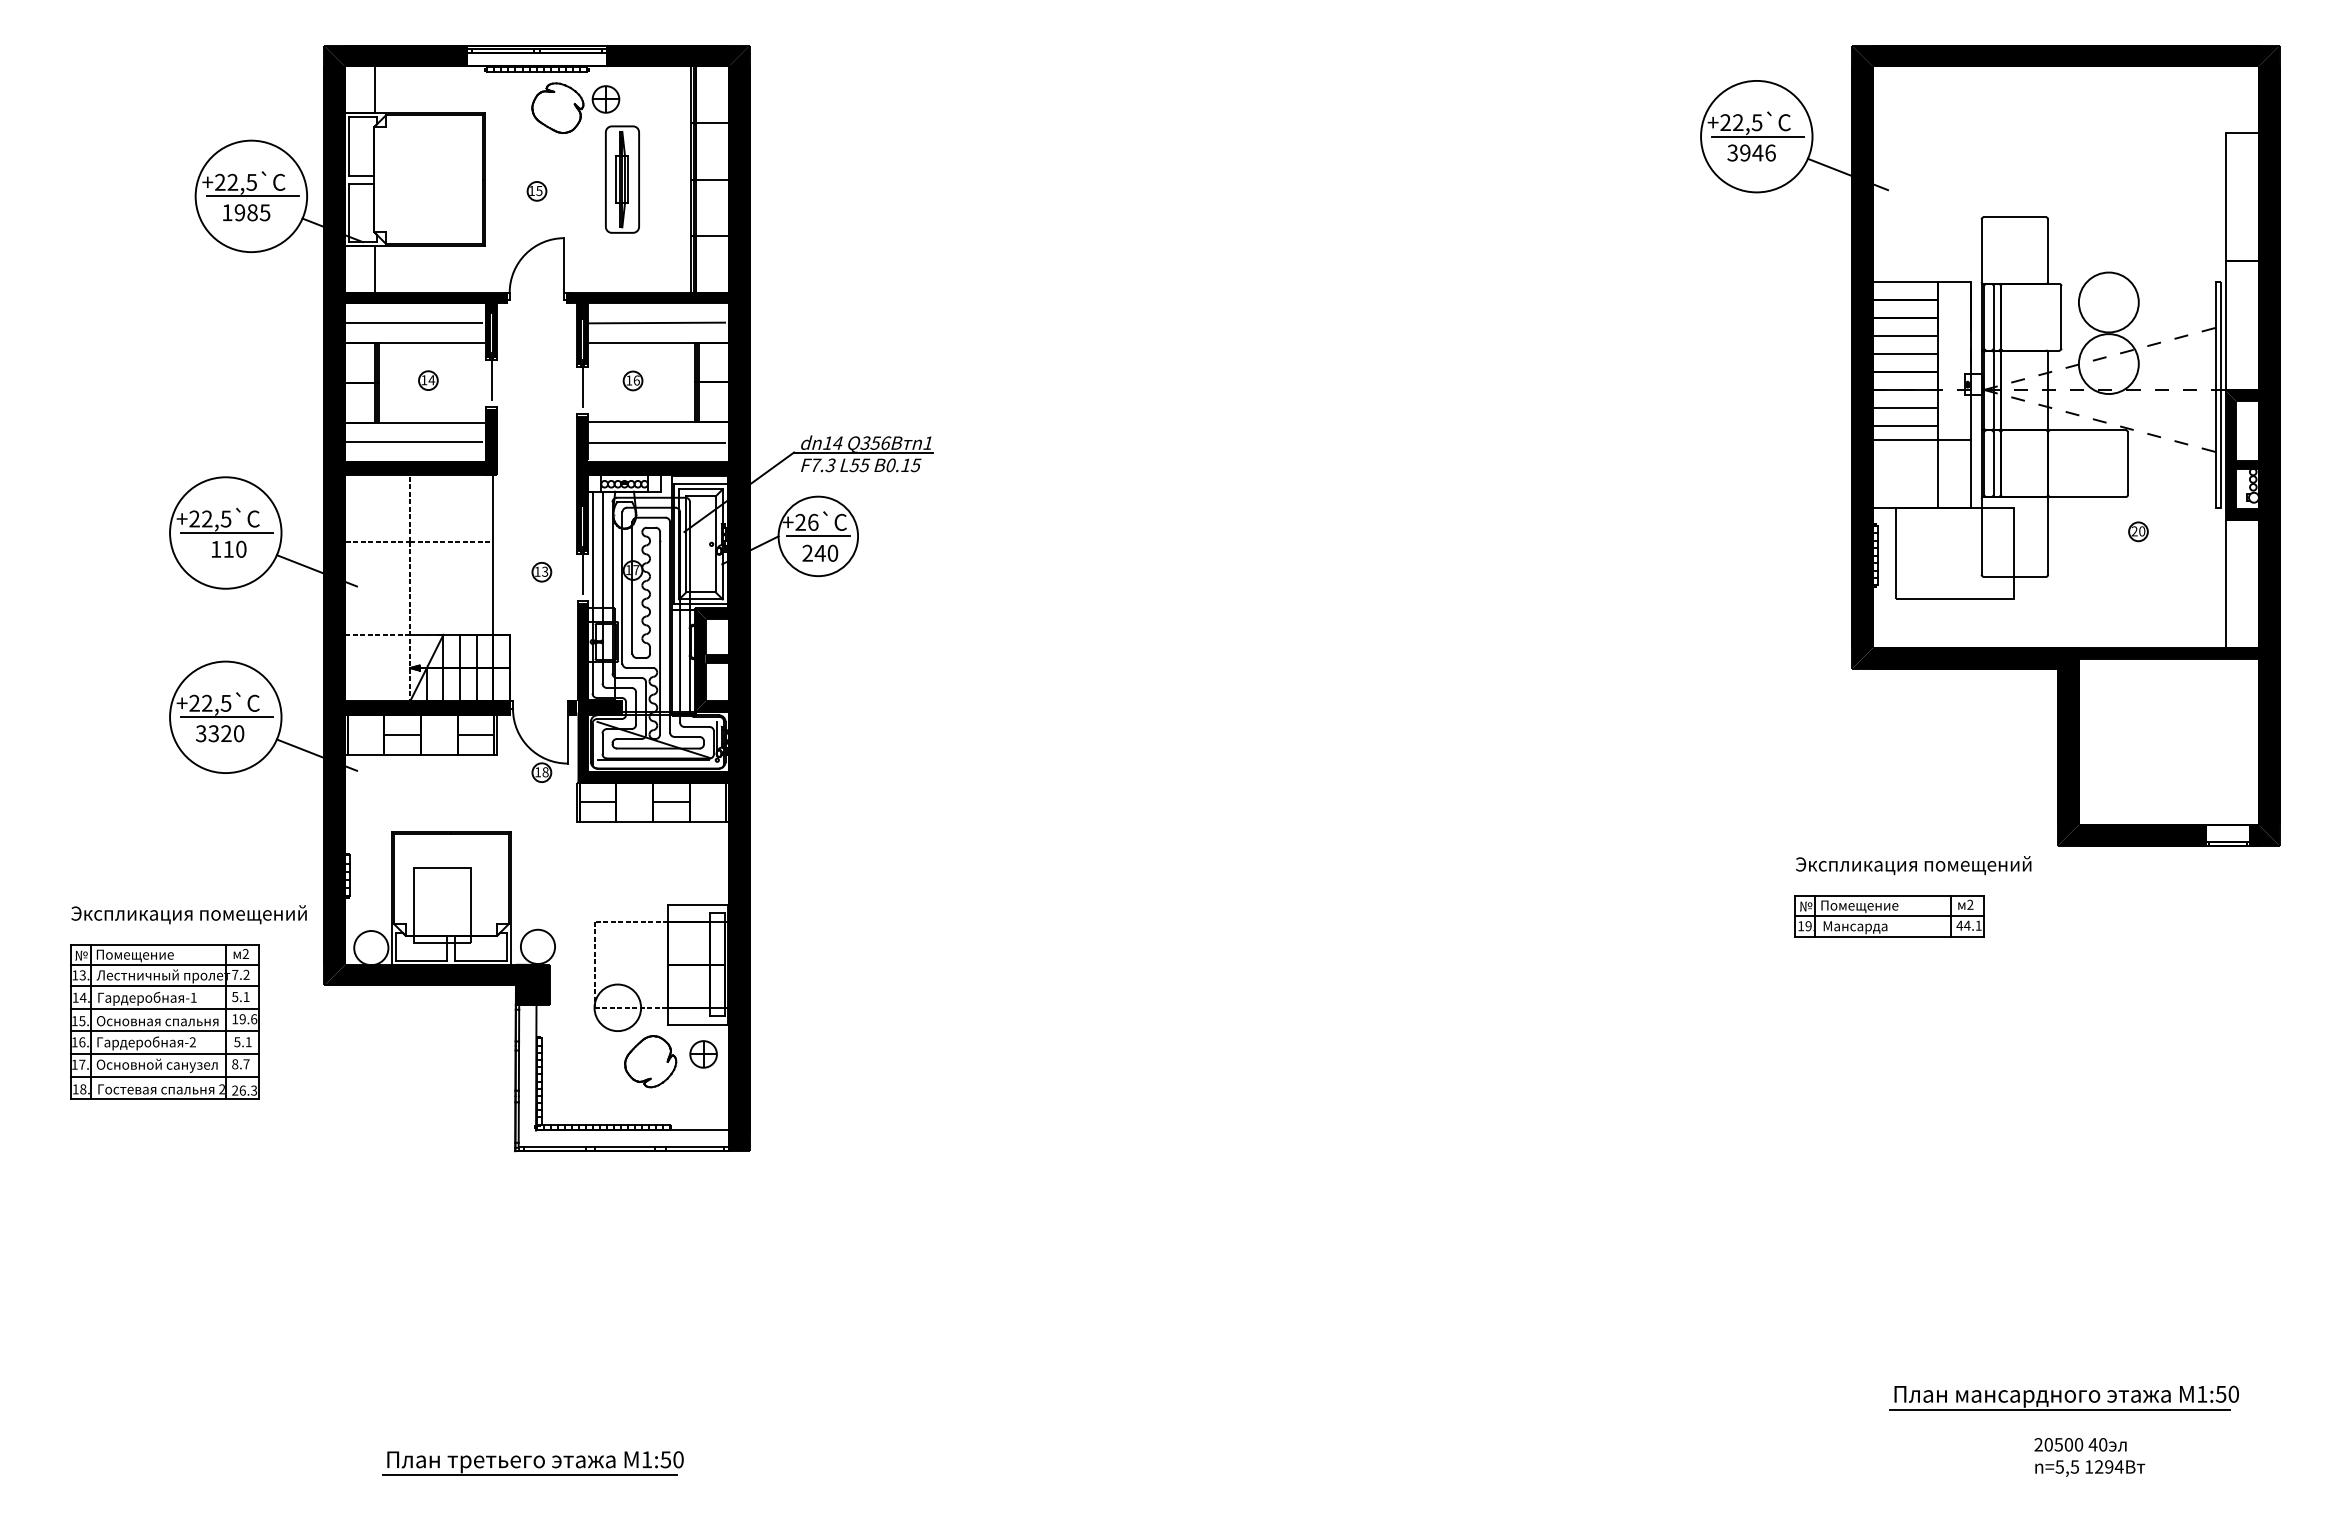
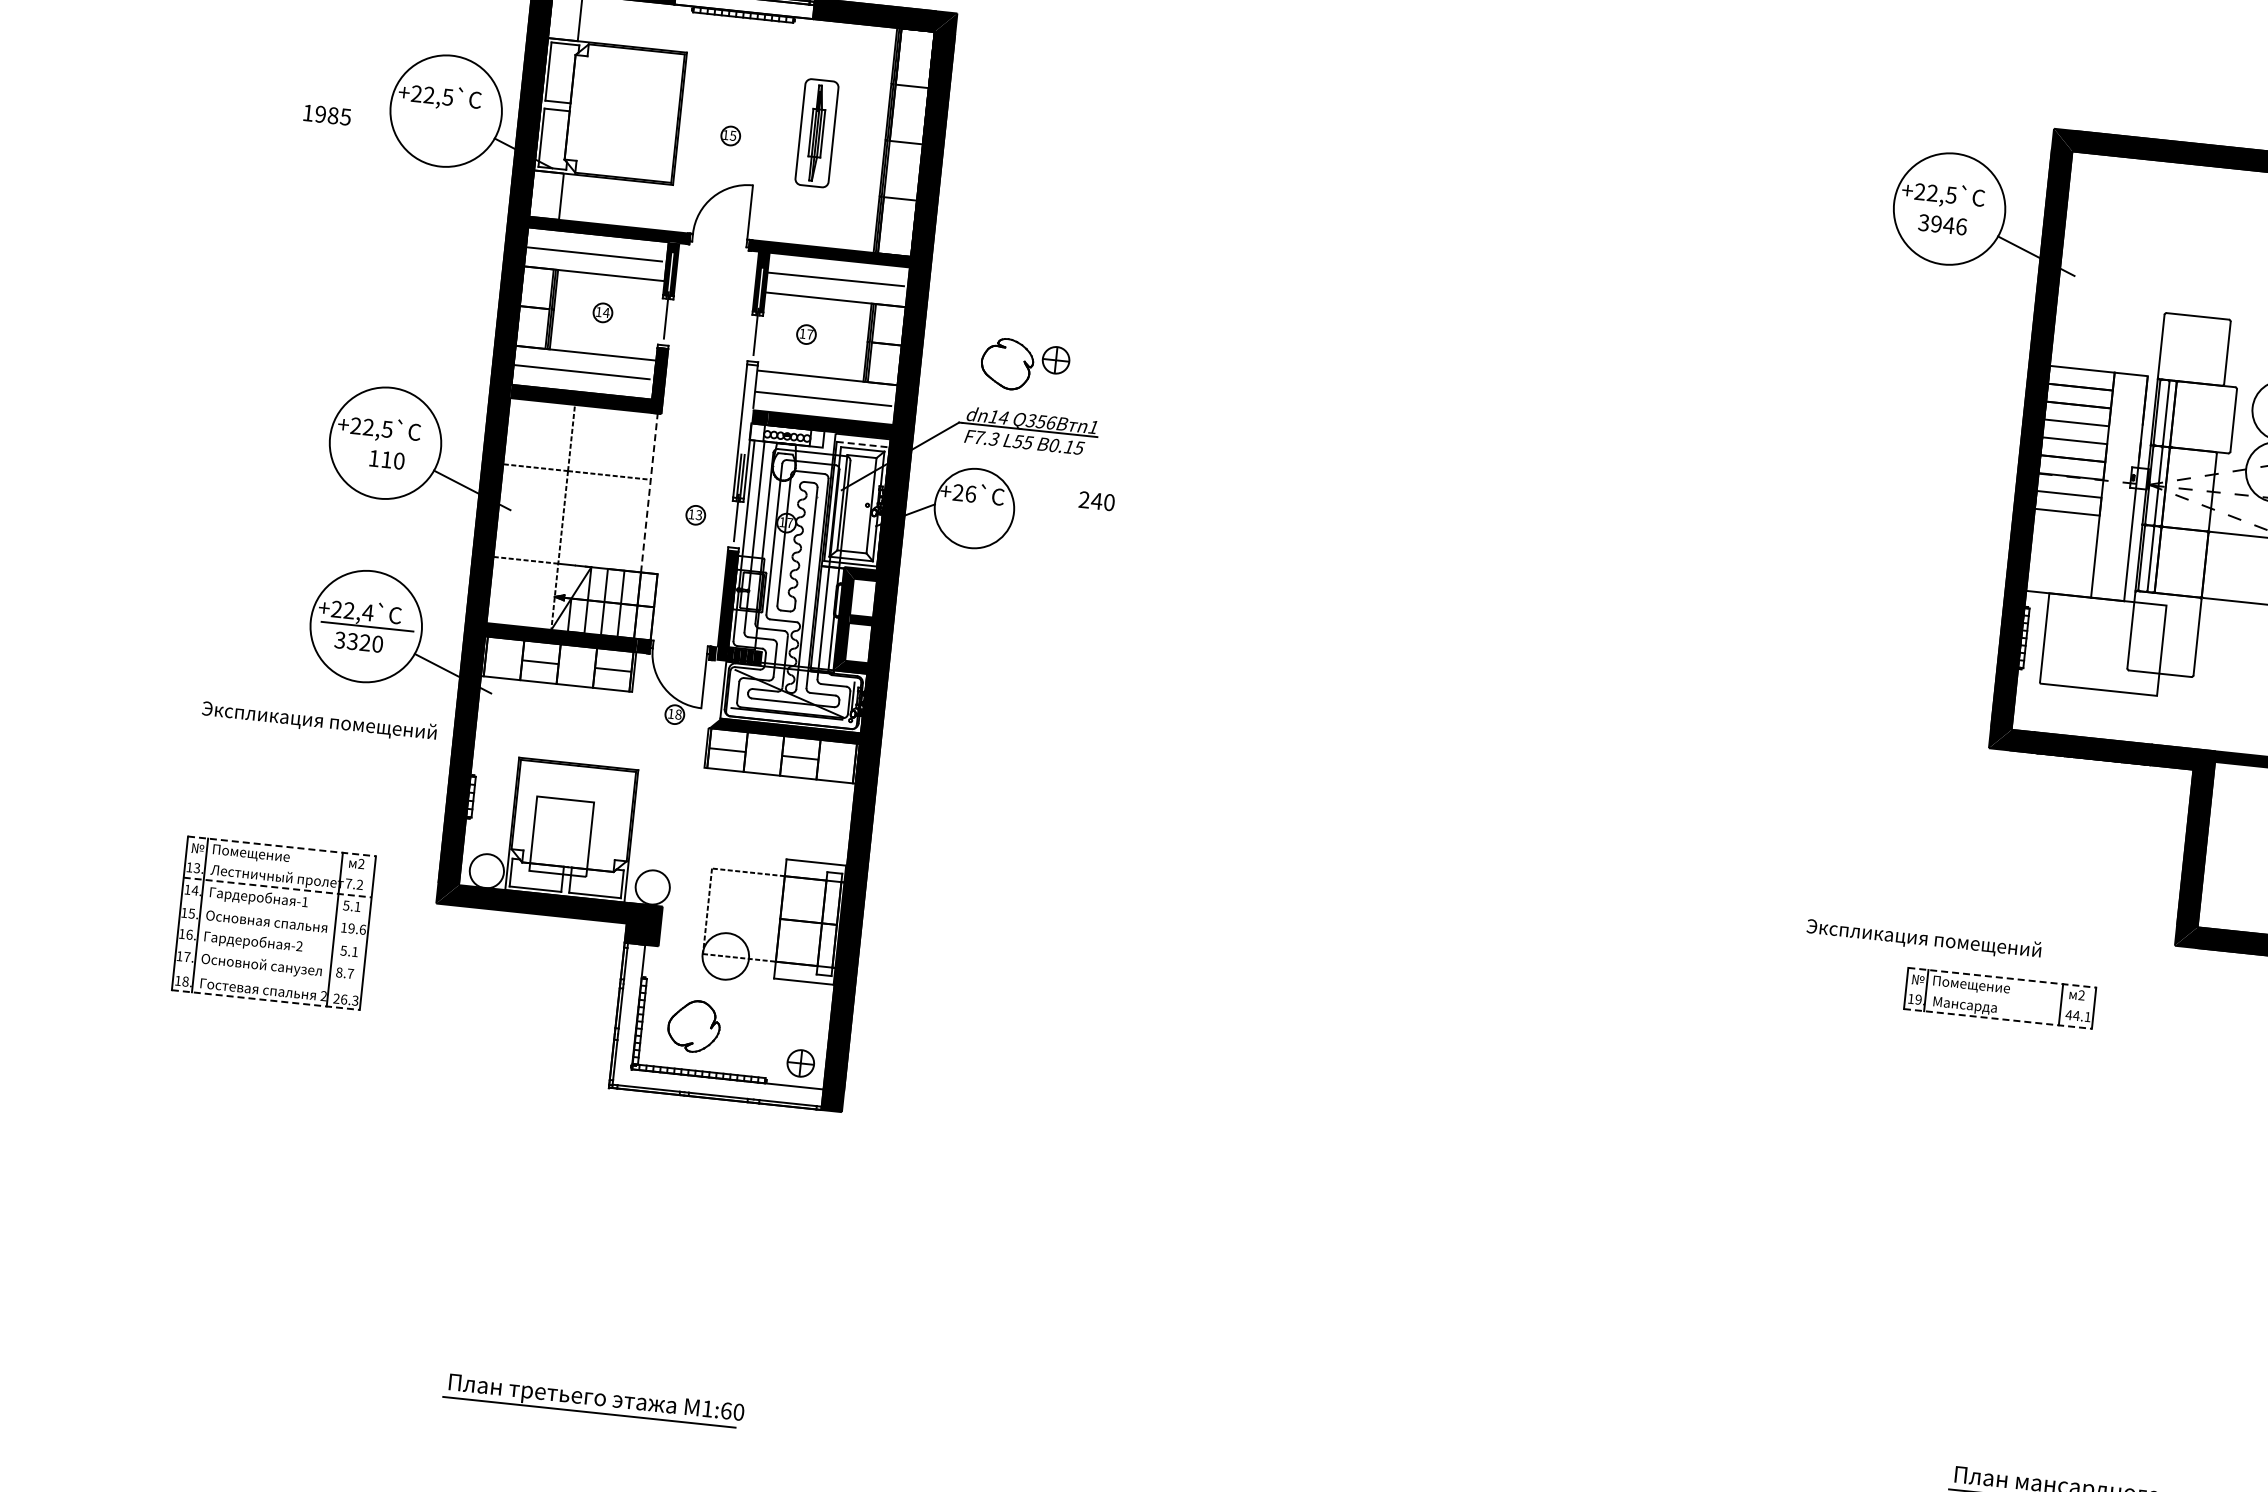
part: (575, 107) -> (1024, 365), moved
line: (1757, 136) -> (1950, 209), removed
line: (252, 196) -> (447, 111), removed
text: (246, 212) -> (327, 114), moved
text: (636, 380) -> (809, 334), 16 -> 17
line: (1921, 440) -> (2081, 528), removed
fill: (582, 483) -> (745, 431), removed
line: (701, 484) -> (863, 444), solid -> dashed
line: (226, 533) -> (386, 443), removed
line: (817, 536) -> (973, 508), removed
text: (820, 552) -> (1097, 500), moved
line: (493, 554) -> (649, 492), solid -> dashed
text: (225, 703) -> (367, 612), +22,5`C -> +22,4`C
fill: (582, 747) -> (717, 693), removed
text: (1913, 865) -> (1923, 939), moved
line: (1890, 895) -> (2003, 977), solid -> dashed
text: (188, 914) -> (318, 721), moved
line: (1889, 916) -> (2000, 998), removed
line: (1890, 937) -> (1998, 1019), solid -> dashed
line: (165, 944) -> (282, 846), solid -> dashed
line: (164, 965) -> (279, 866), removed
line: (165, 986) -> (278, 887), solid -> dashed
line: (164, 1008) -> (274, 909), removed
line: (164, 1031) -> (272, 932), removed
line: (164, 1054) -> (270, 955), removed
part: (703, 1054) -> (800, 1063), moved
part: (650, 1061) -> (694, 1026), moved
line: (164, 1076) -> (267, 977), removed
line: (165, 1099) -> (266, 1000), solid -> dashed
text: (665, 1459) -> (725, 1410), 1:50 -> 1:60

